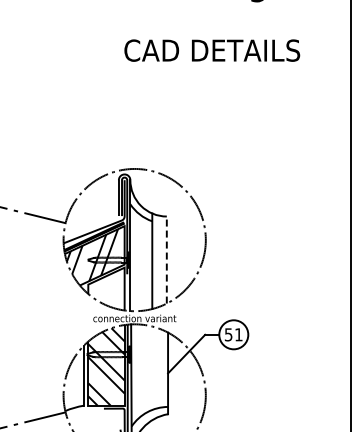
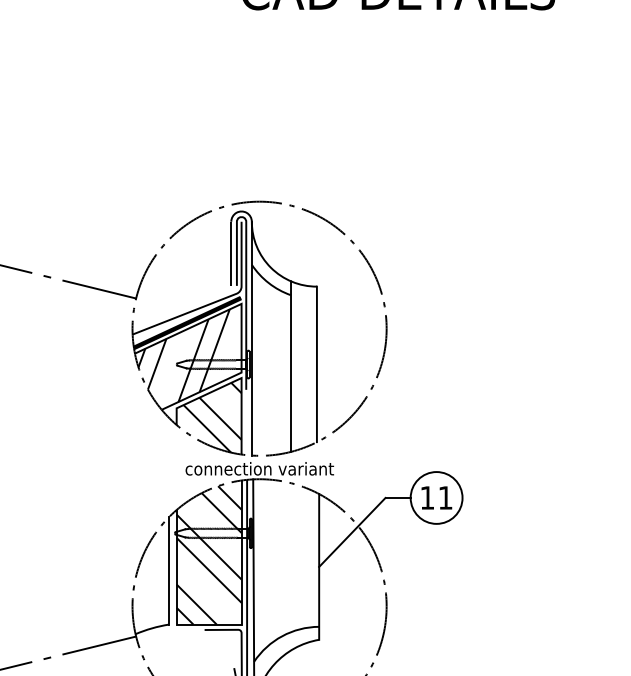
line: (166, 260) -> (316, 365), dashed -> solid
hatch: (108, 289) -> (212, 417), added
text: (228, 334) -> (427, 497), 51 -> 11

